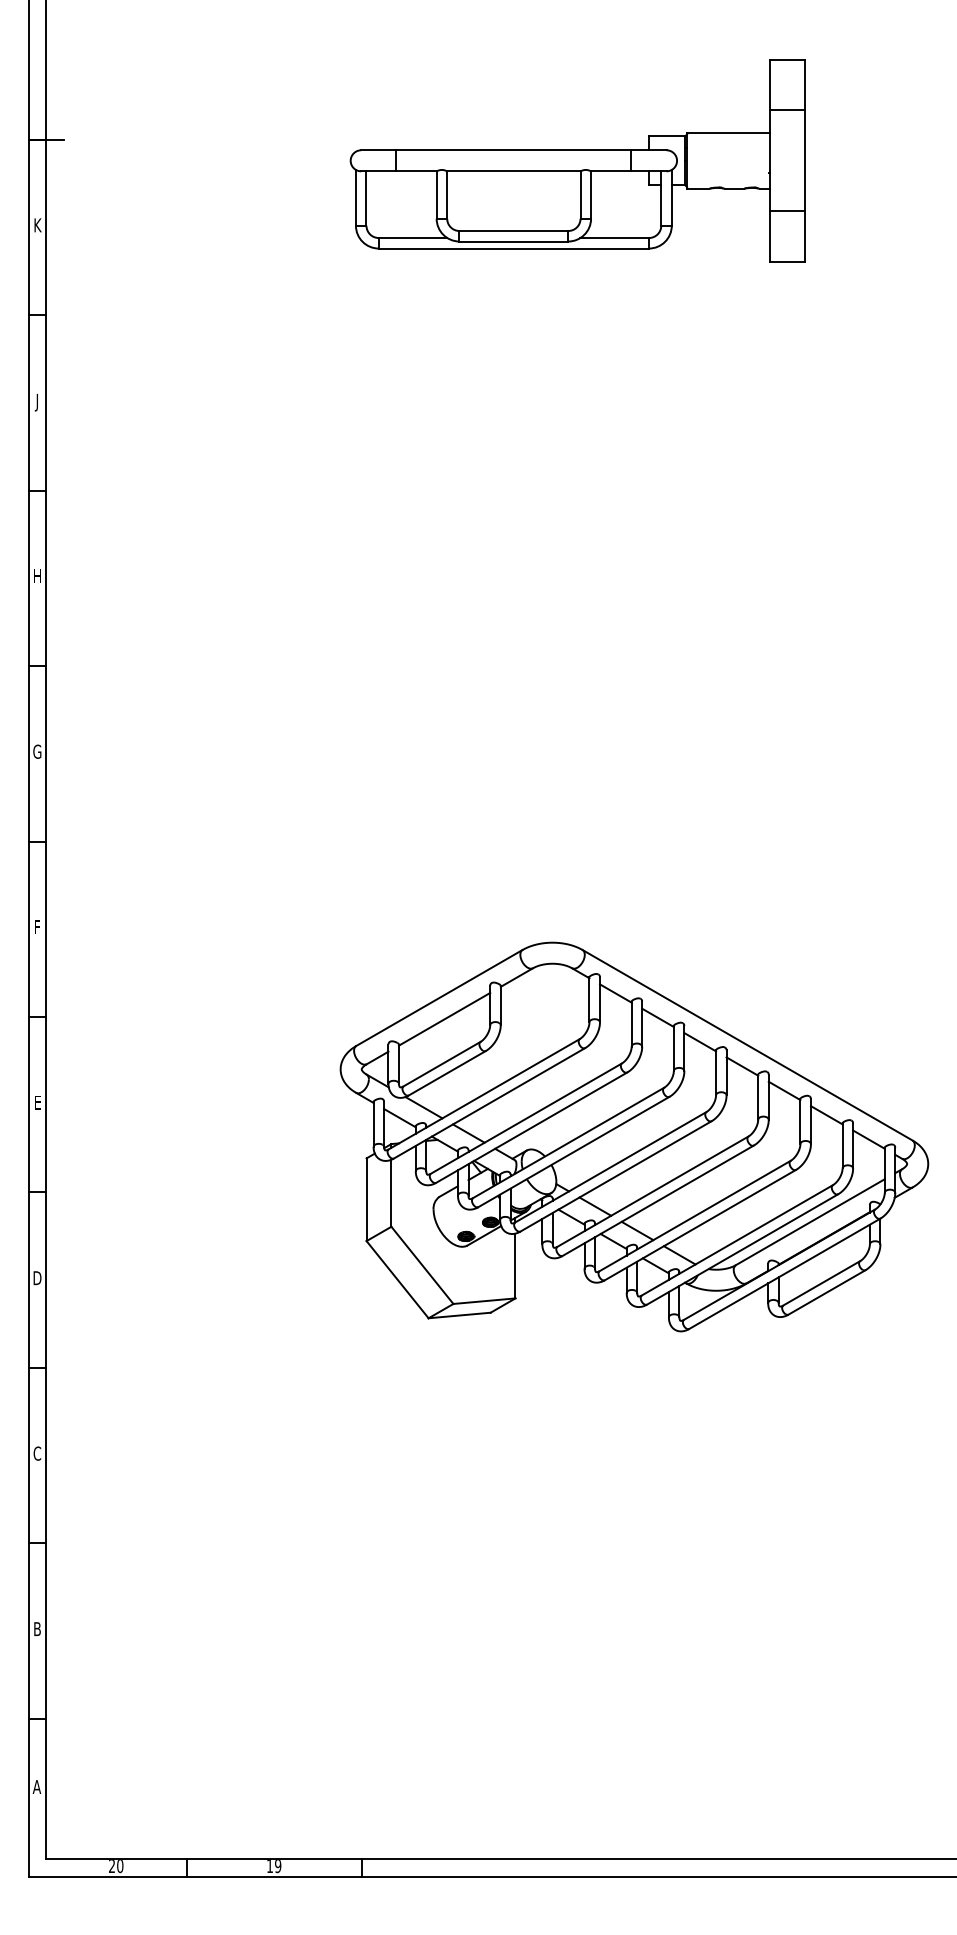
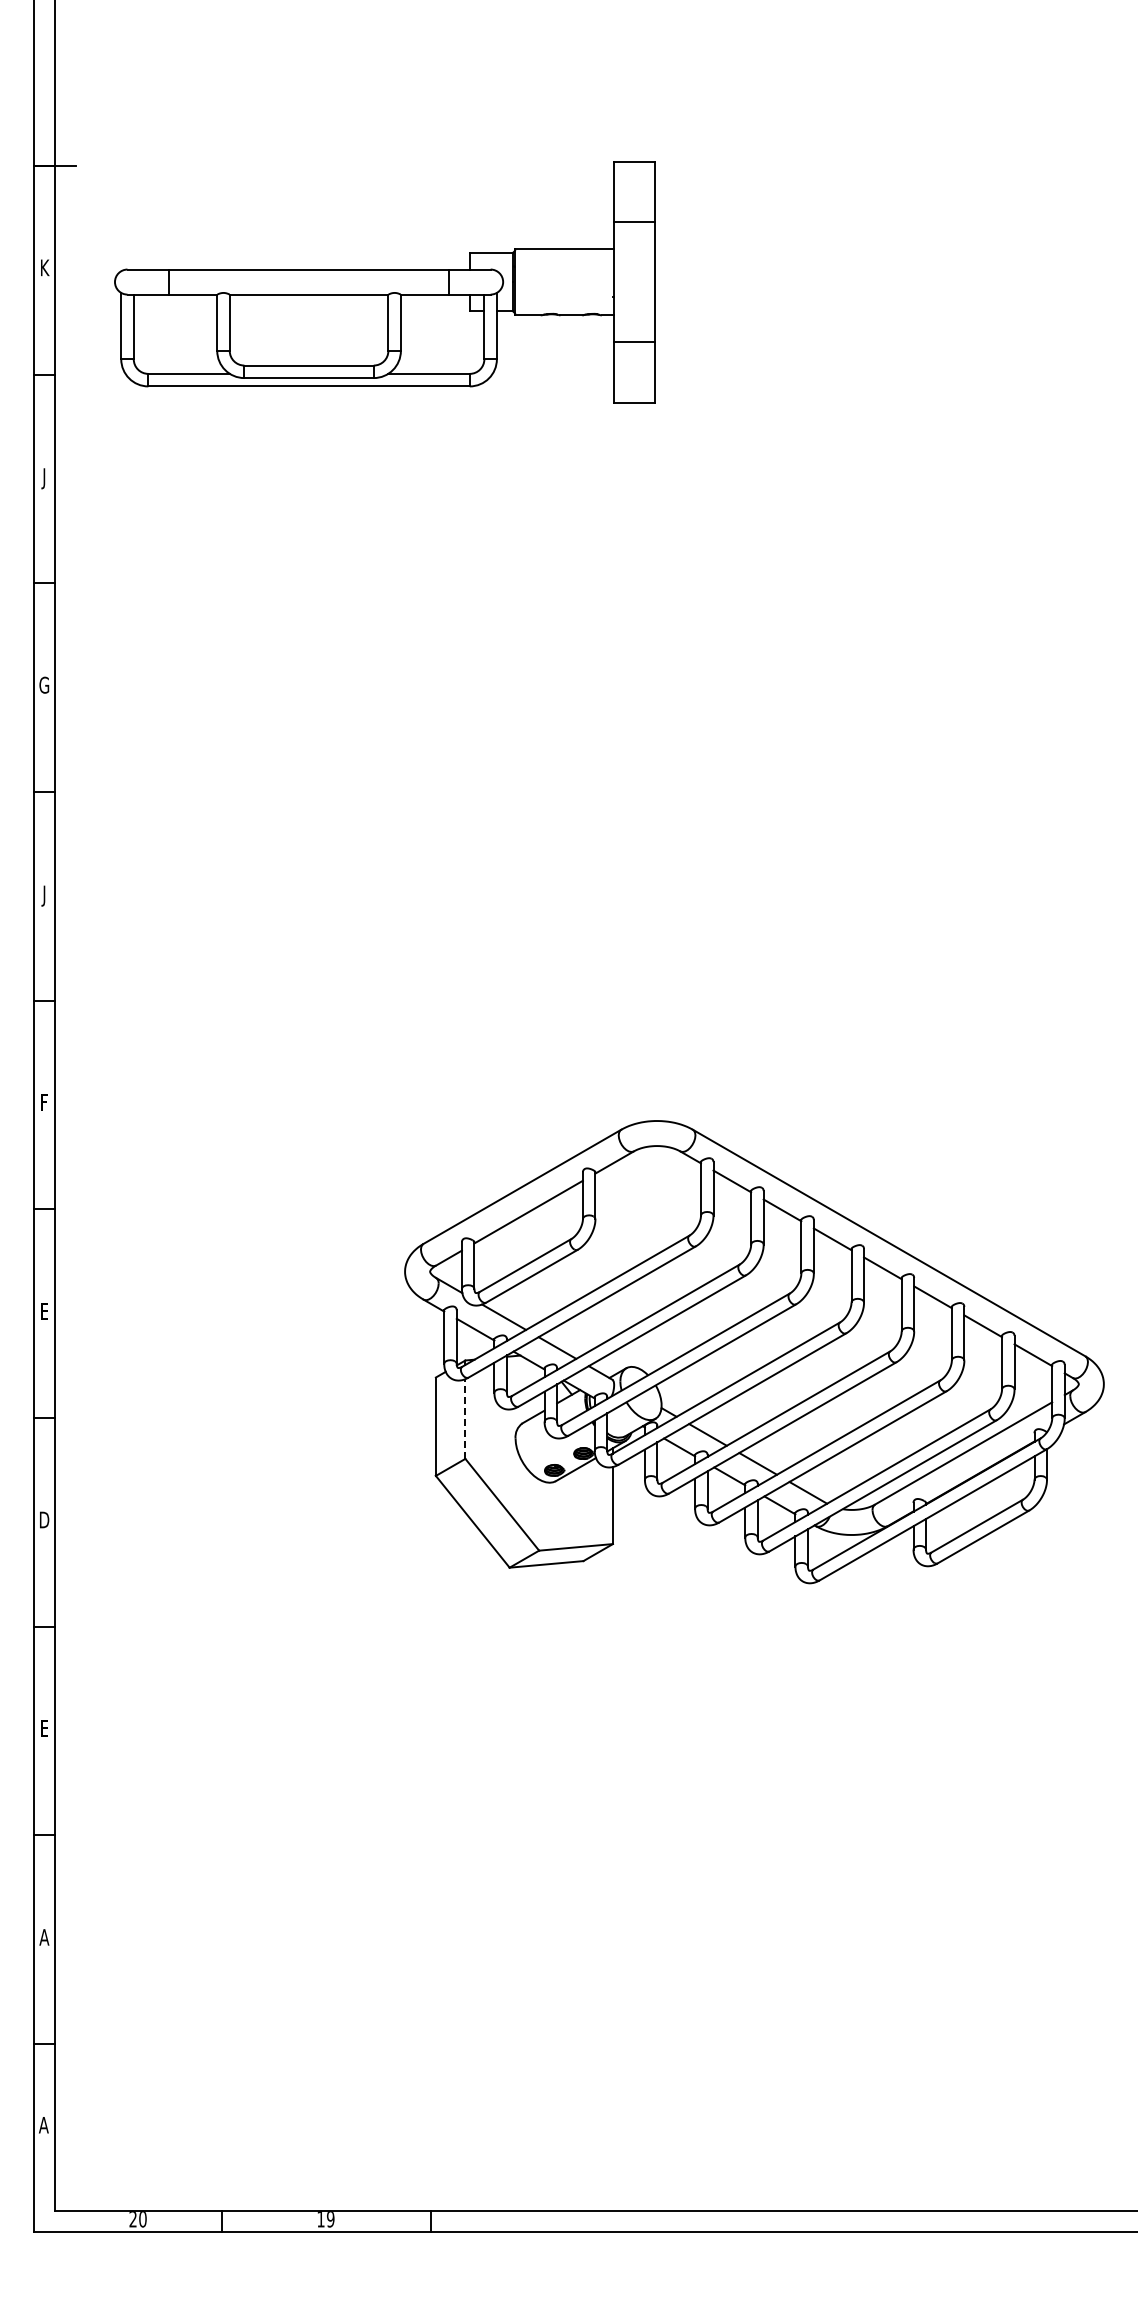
part: (577, 161) -> (384, 282), moved
text: (37, 575) -> (44, 684), H -> G
text: (37, 753) -> (44, 895), G -> J
line: (391, 1192) -> (465, 1418), solid -> dashed
text: (36, 1453) -> (43, 1728), C -> E
text: (37, 1629) -> (44, 1937), B -> A

